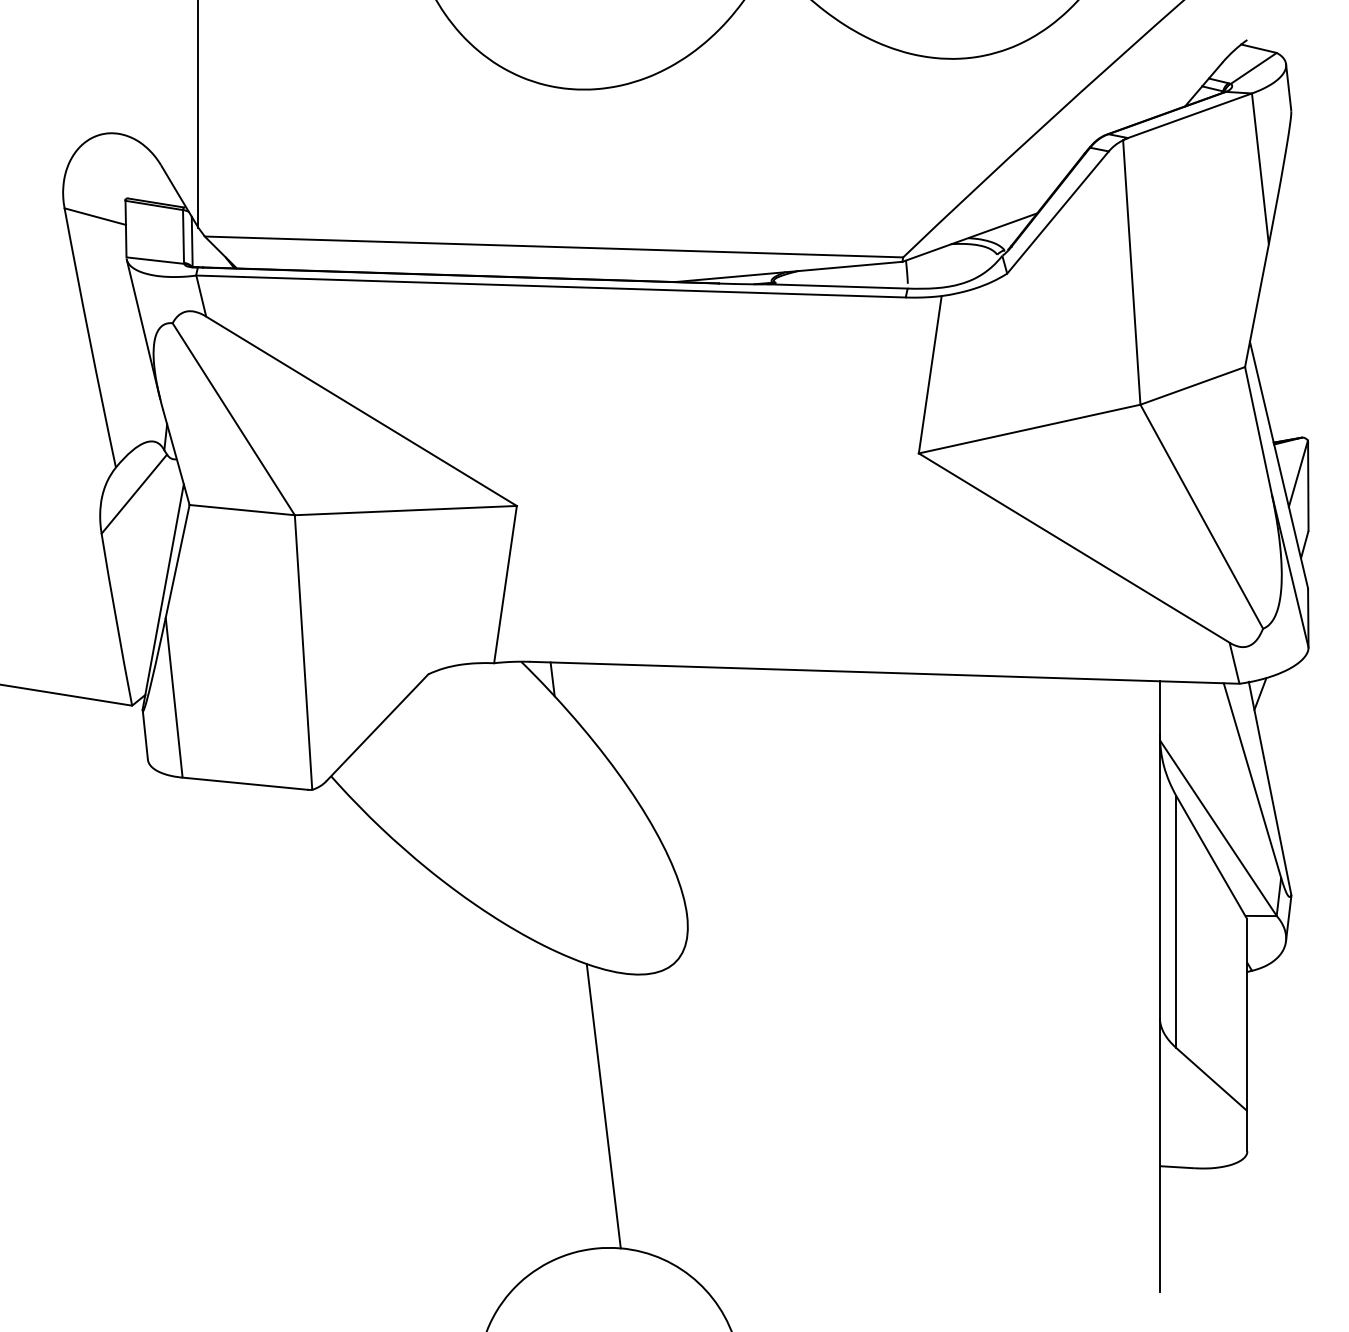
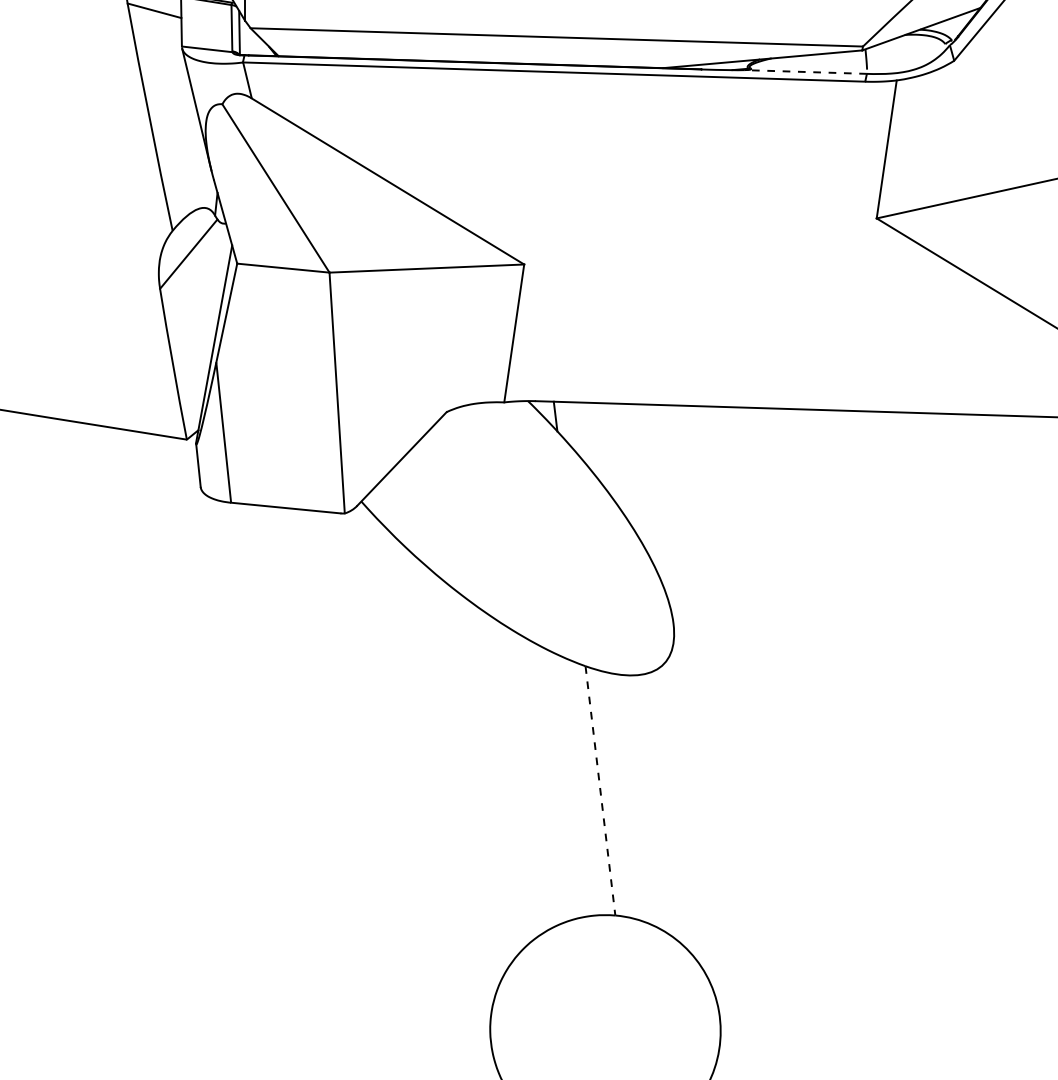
line: (837, 286) -> (805, 72), solid -> dashed
line: (603, 1106) -> (600, 791), solid -> dashed

